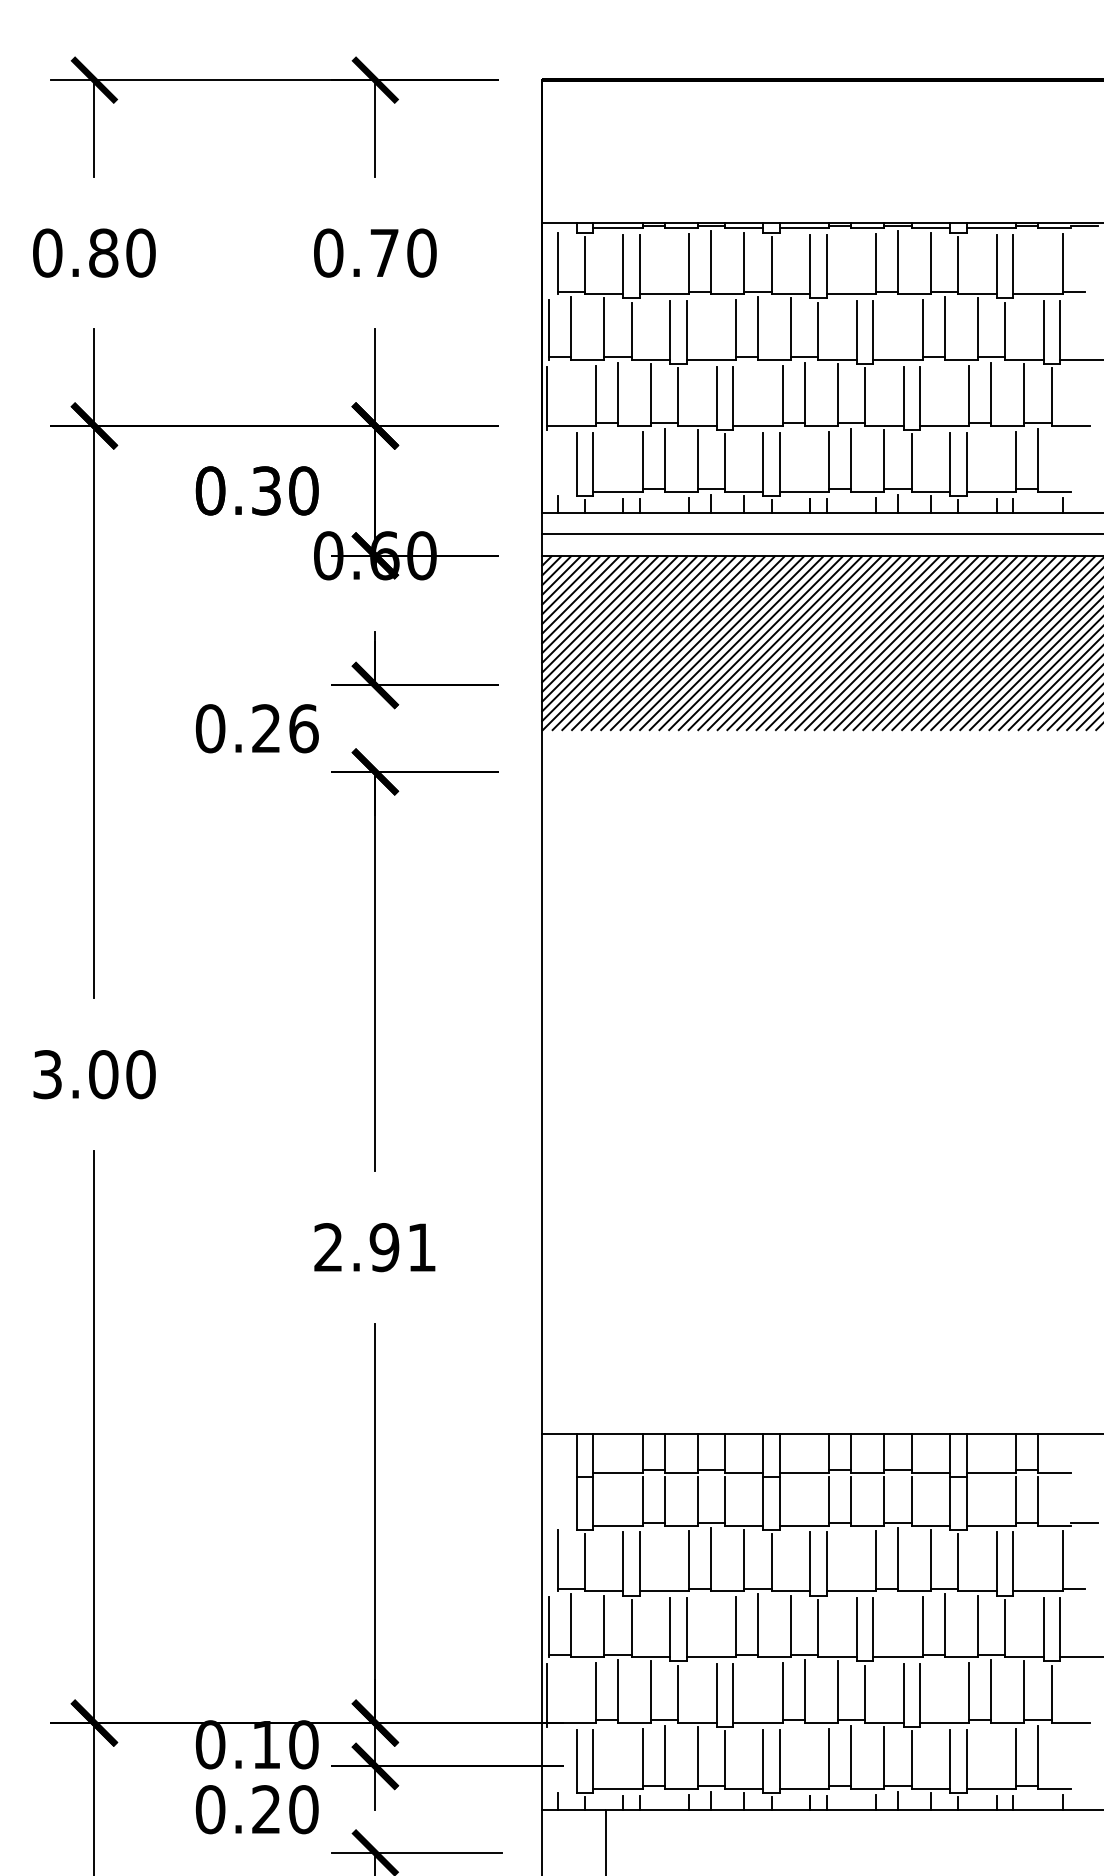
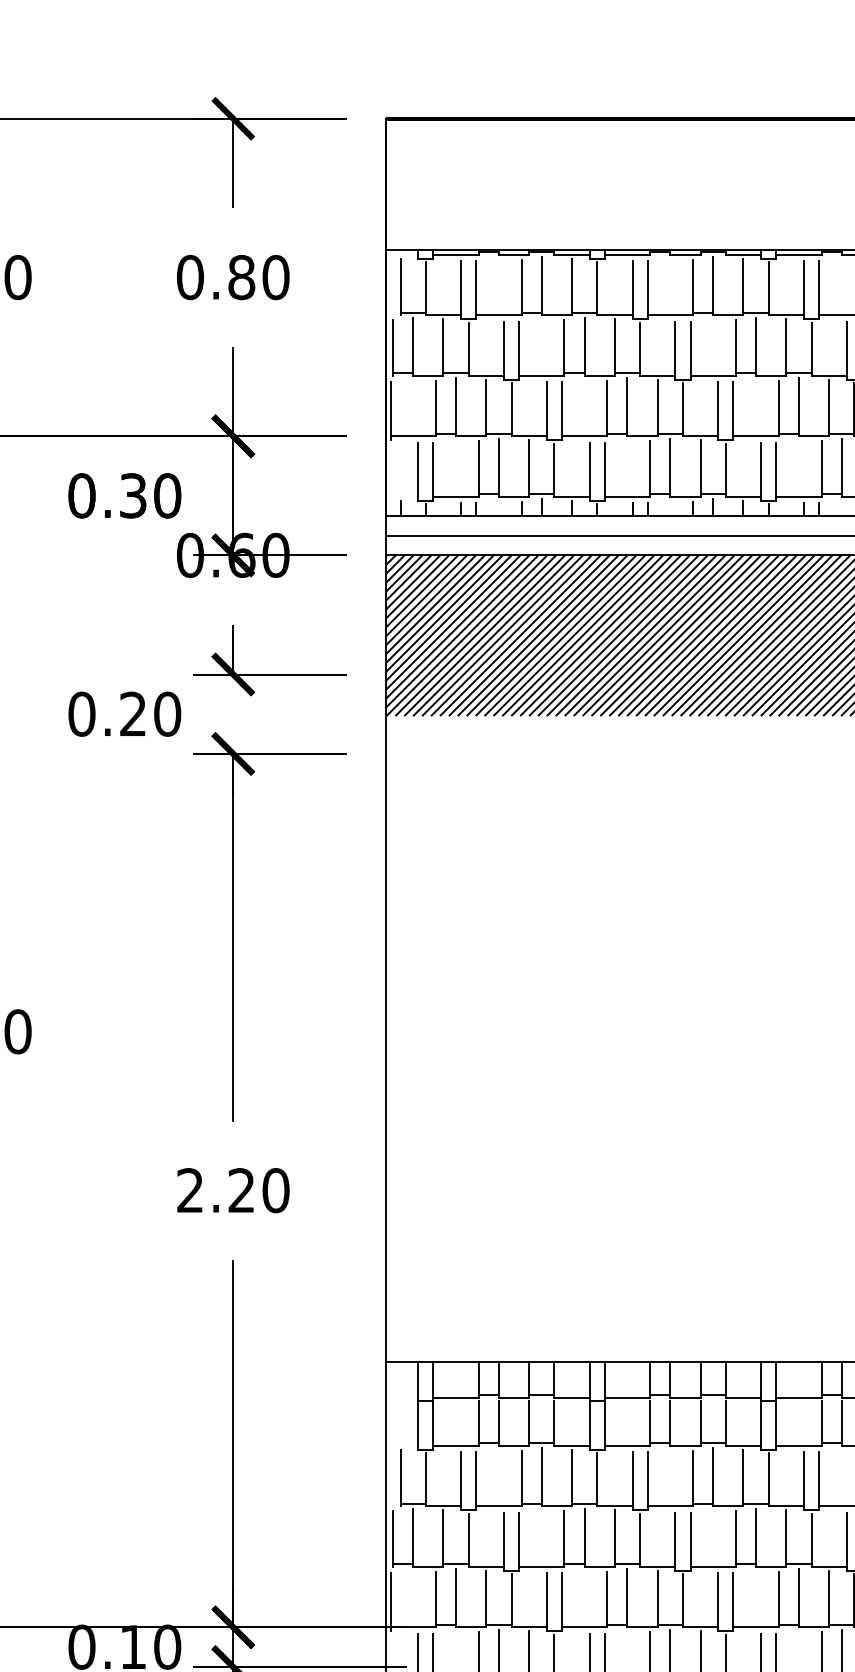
text: (384, 252) -> (241, 276), 0.70 -> 0.80
text: (303, 728) -> (167, 714), 0.26 -> 0.20
text: (402, 1247) -> (258, 1190), 2.91 -> 2.20

